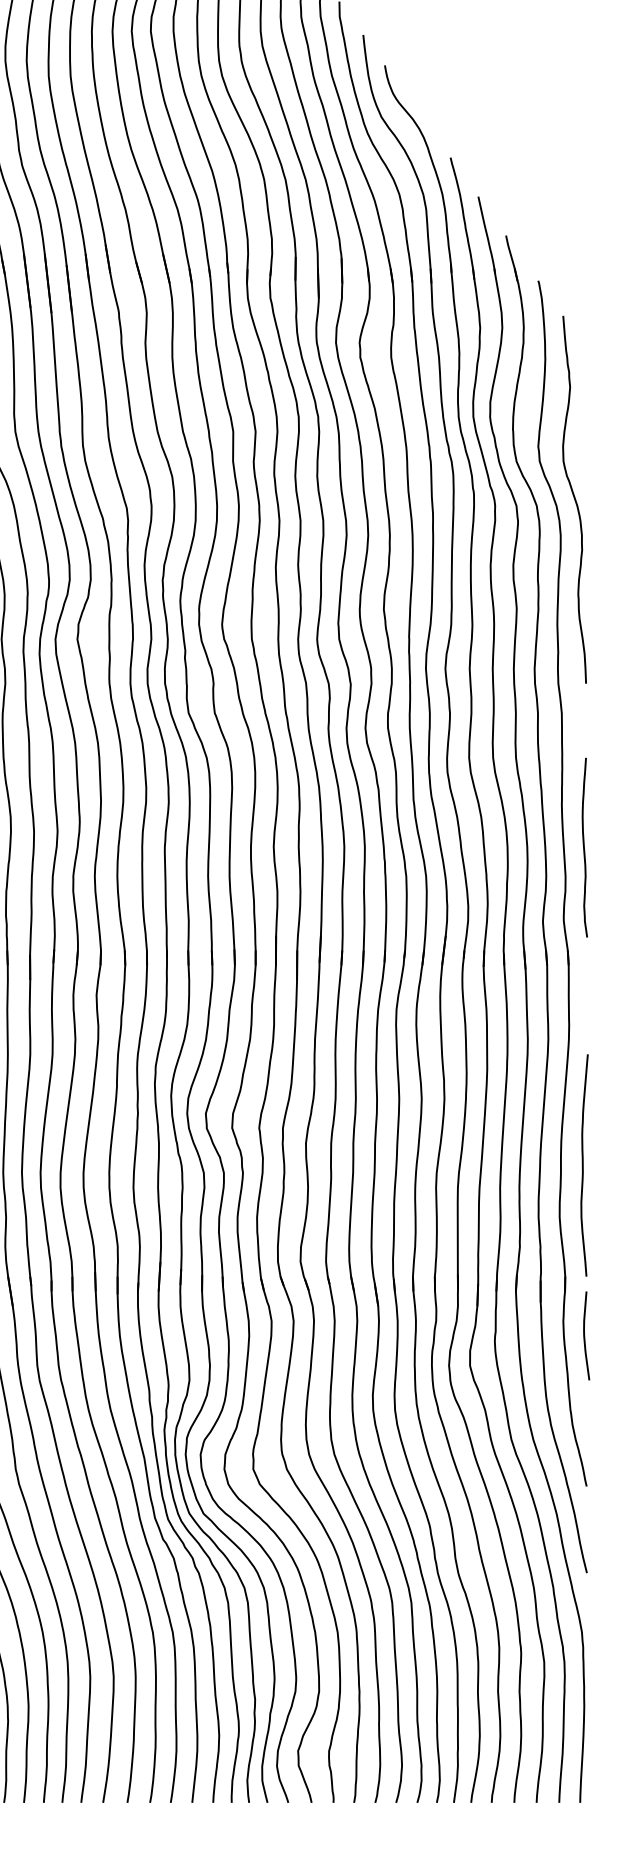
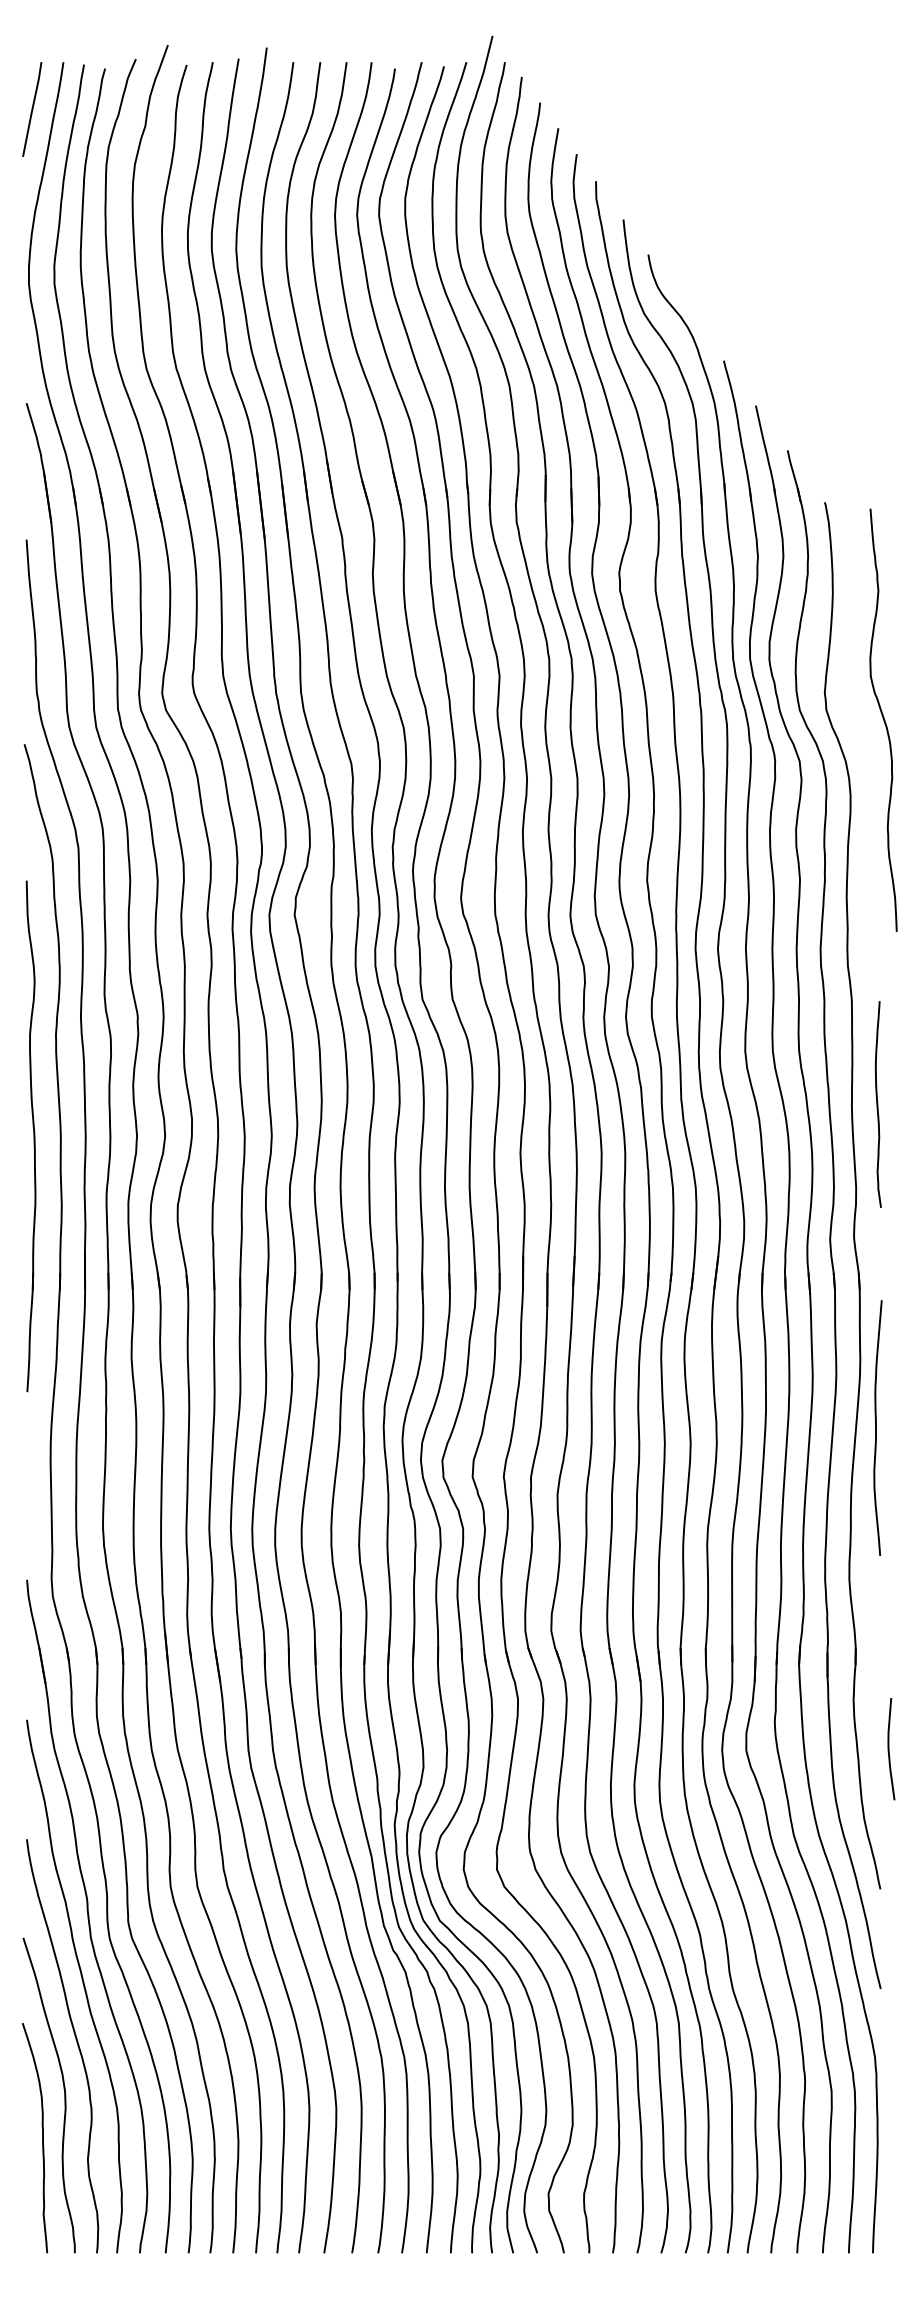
curve: (574, 499) -> (883, 719), moved
curve: (584, 847) -> (877, 1104), moved
curve: (583, 1164) -> (876, 1427), moved
curve: (584, 1336) -> (889, 1749), moved

